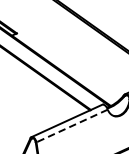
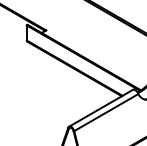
line: (71, 125) -> (105, 112), dashed -> solid

